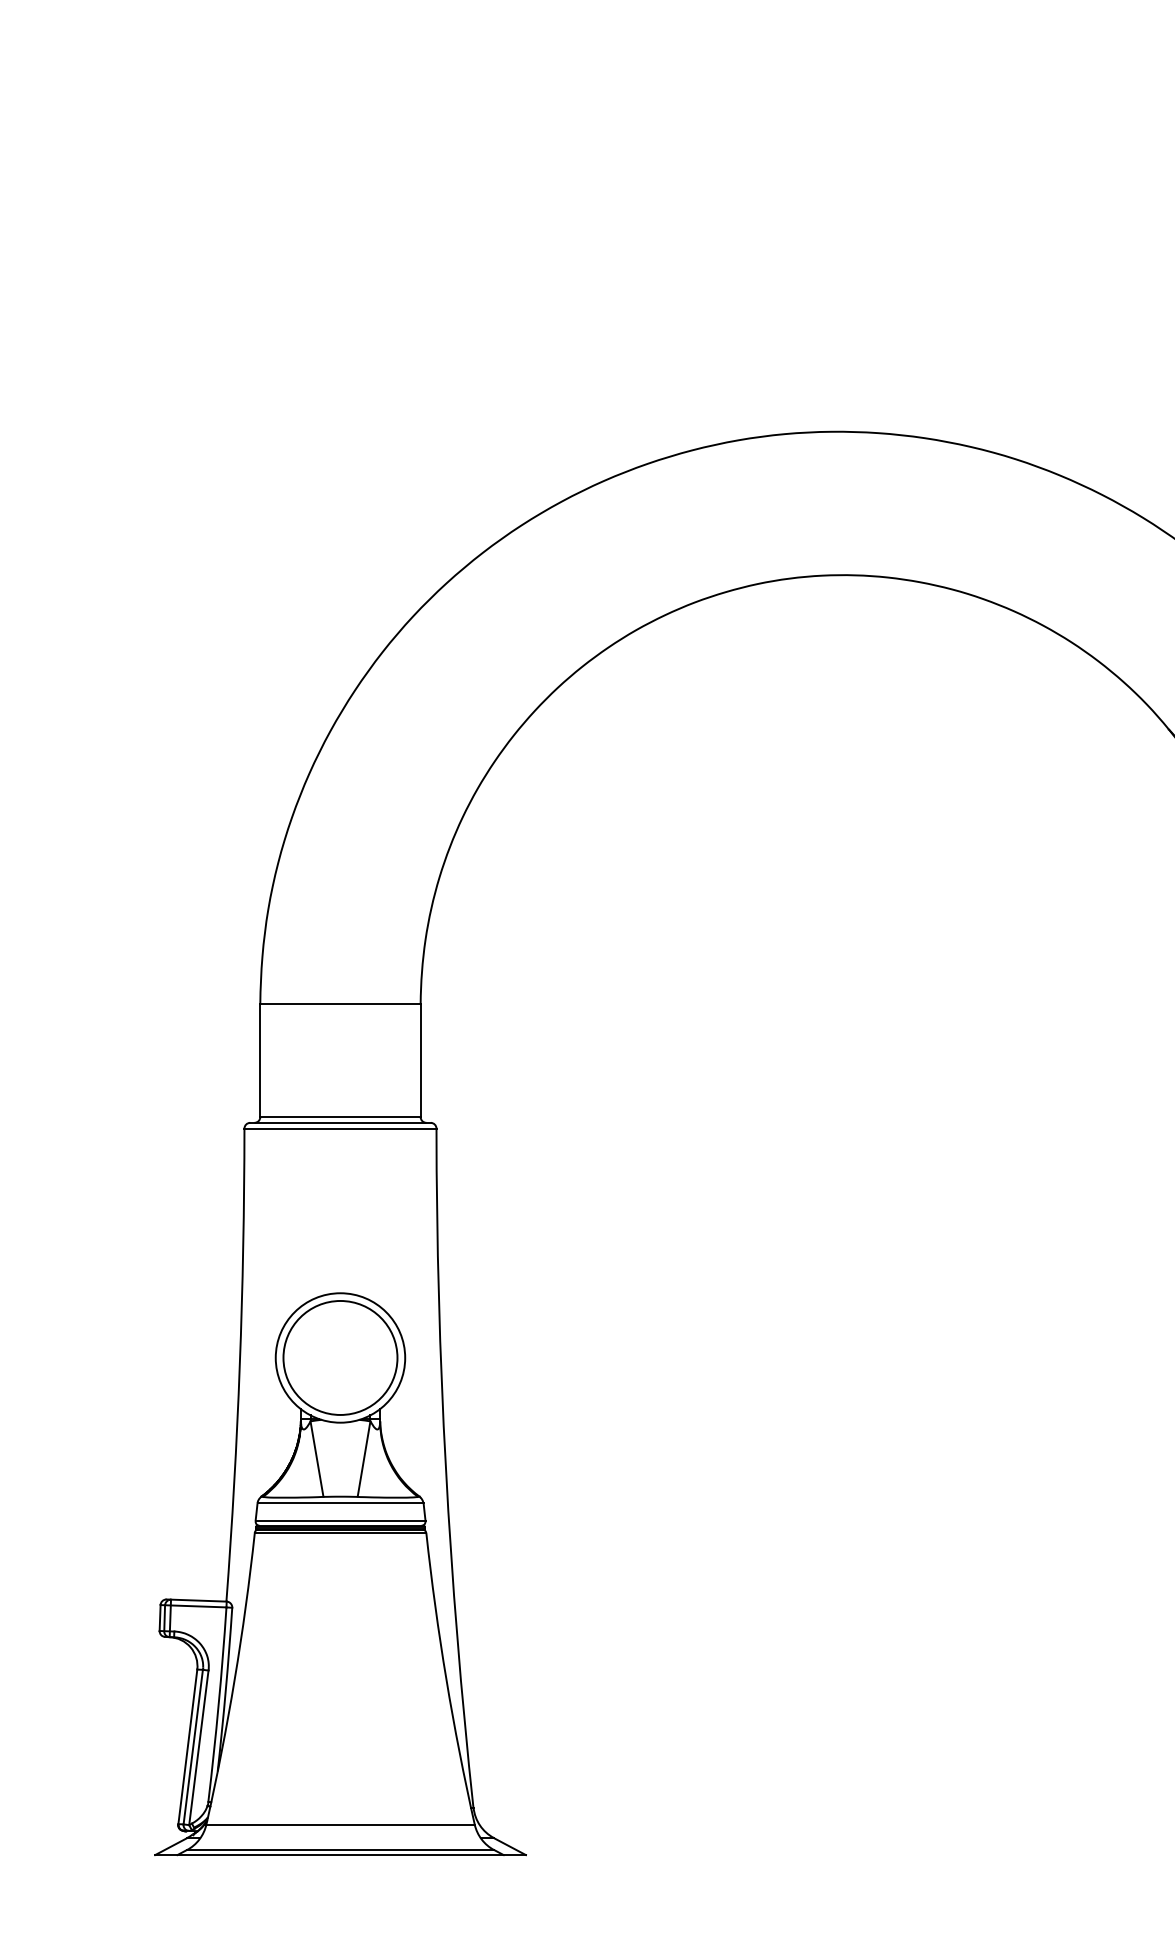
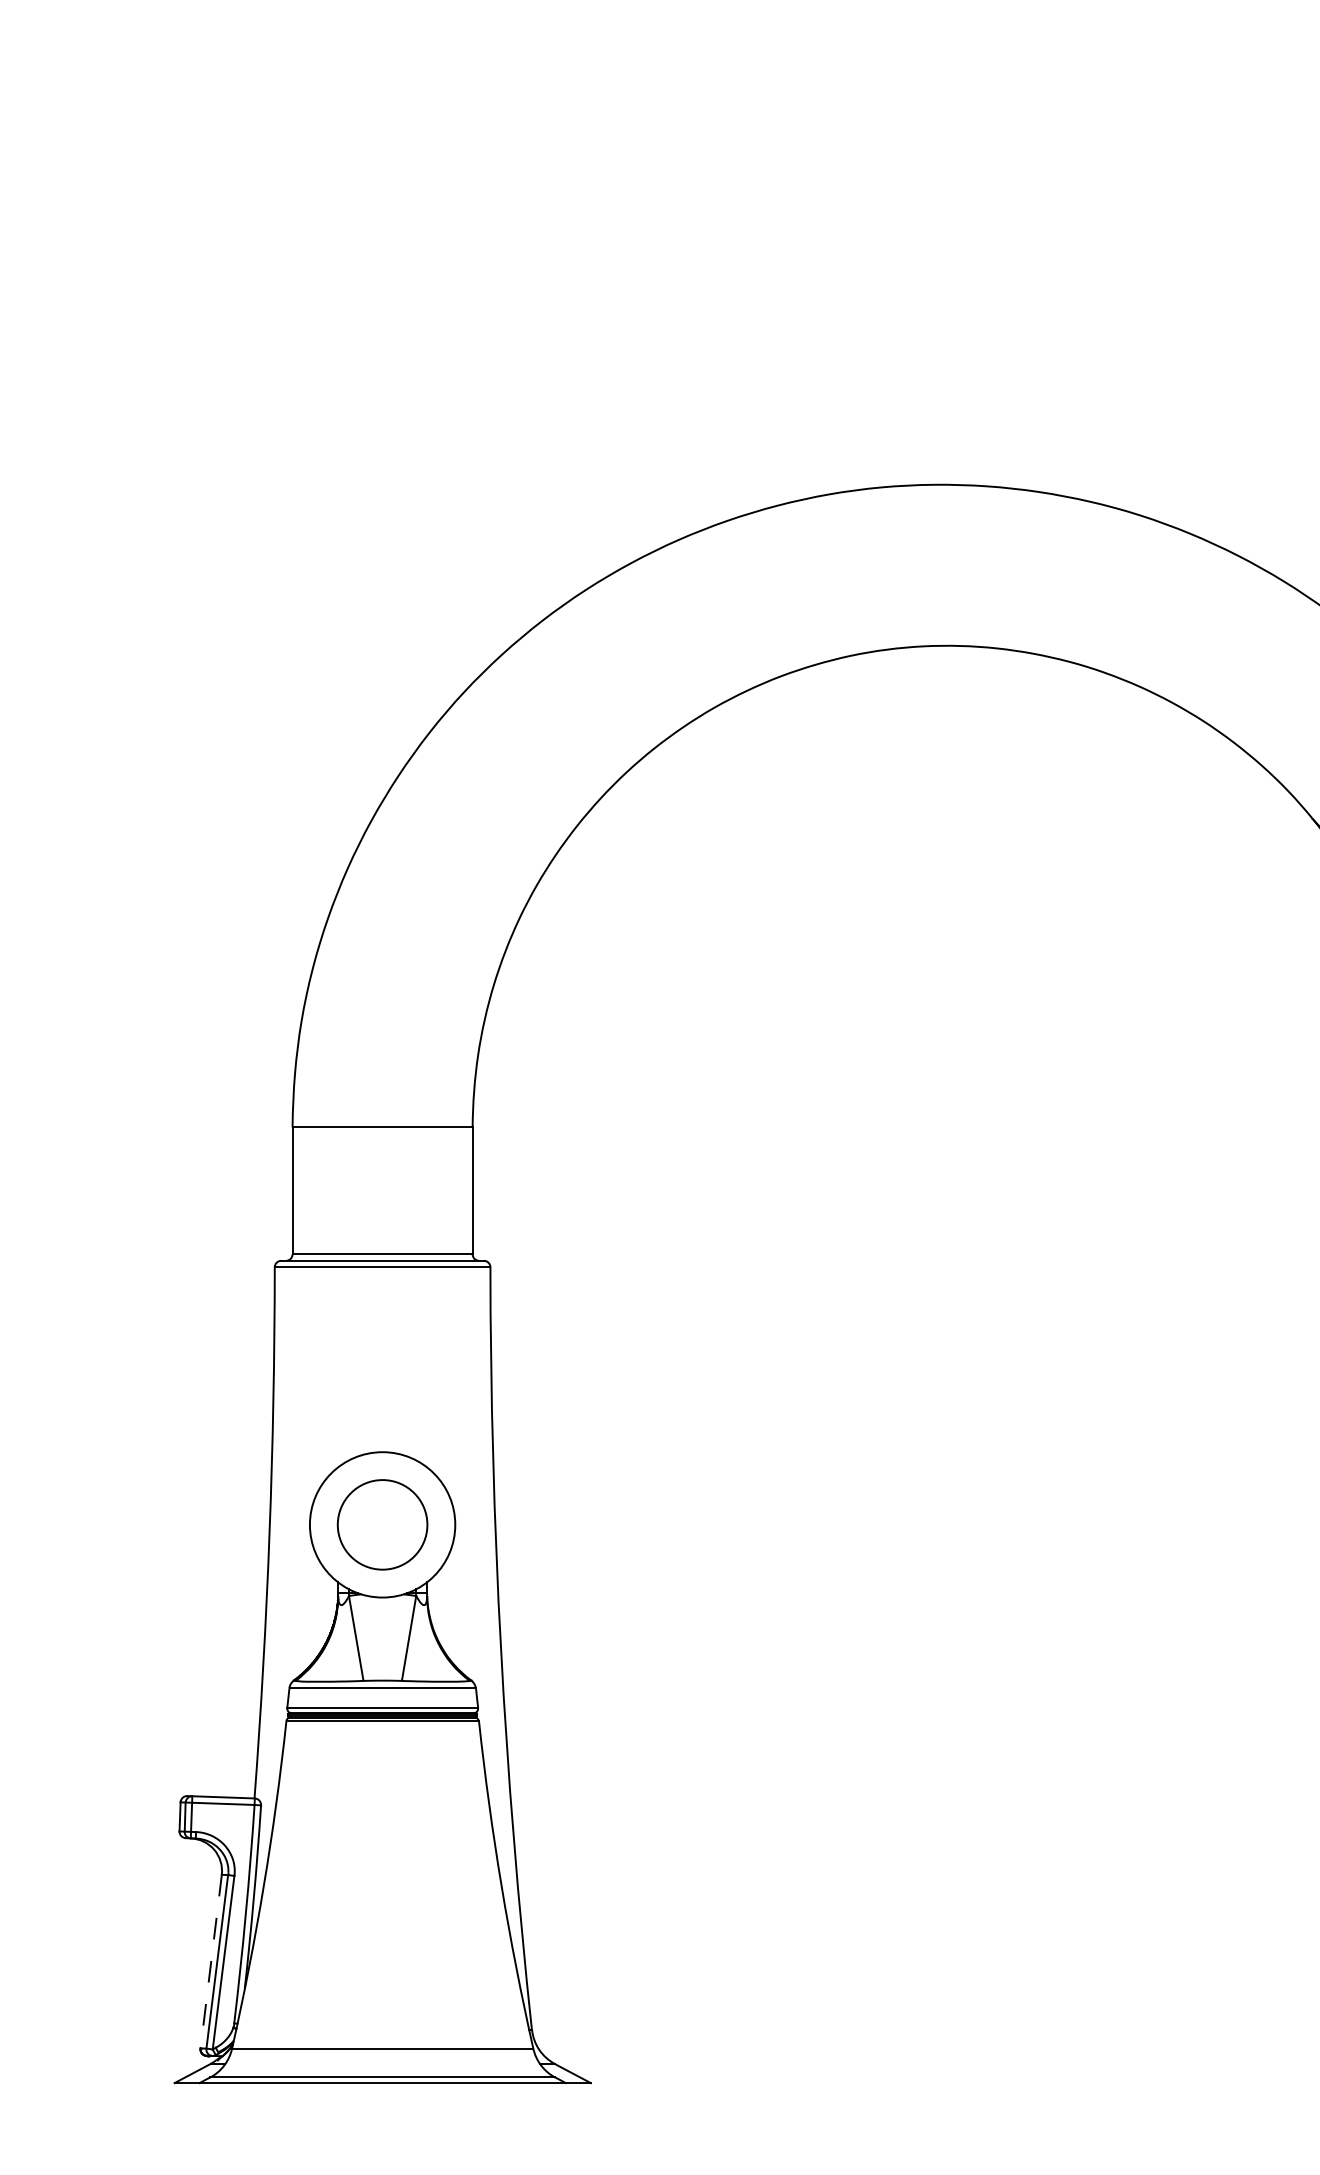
circle: (340, 1357) -> (382, 1524), size x0.7
line: (188, 1746) -> (211, 1961), solid -> dashed

